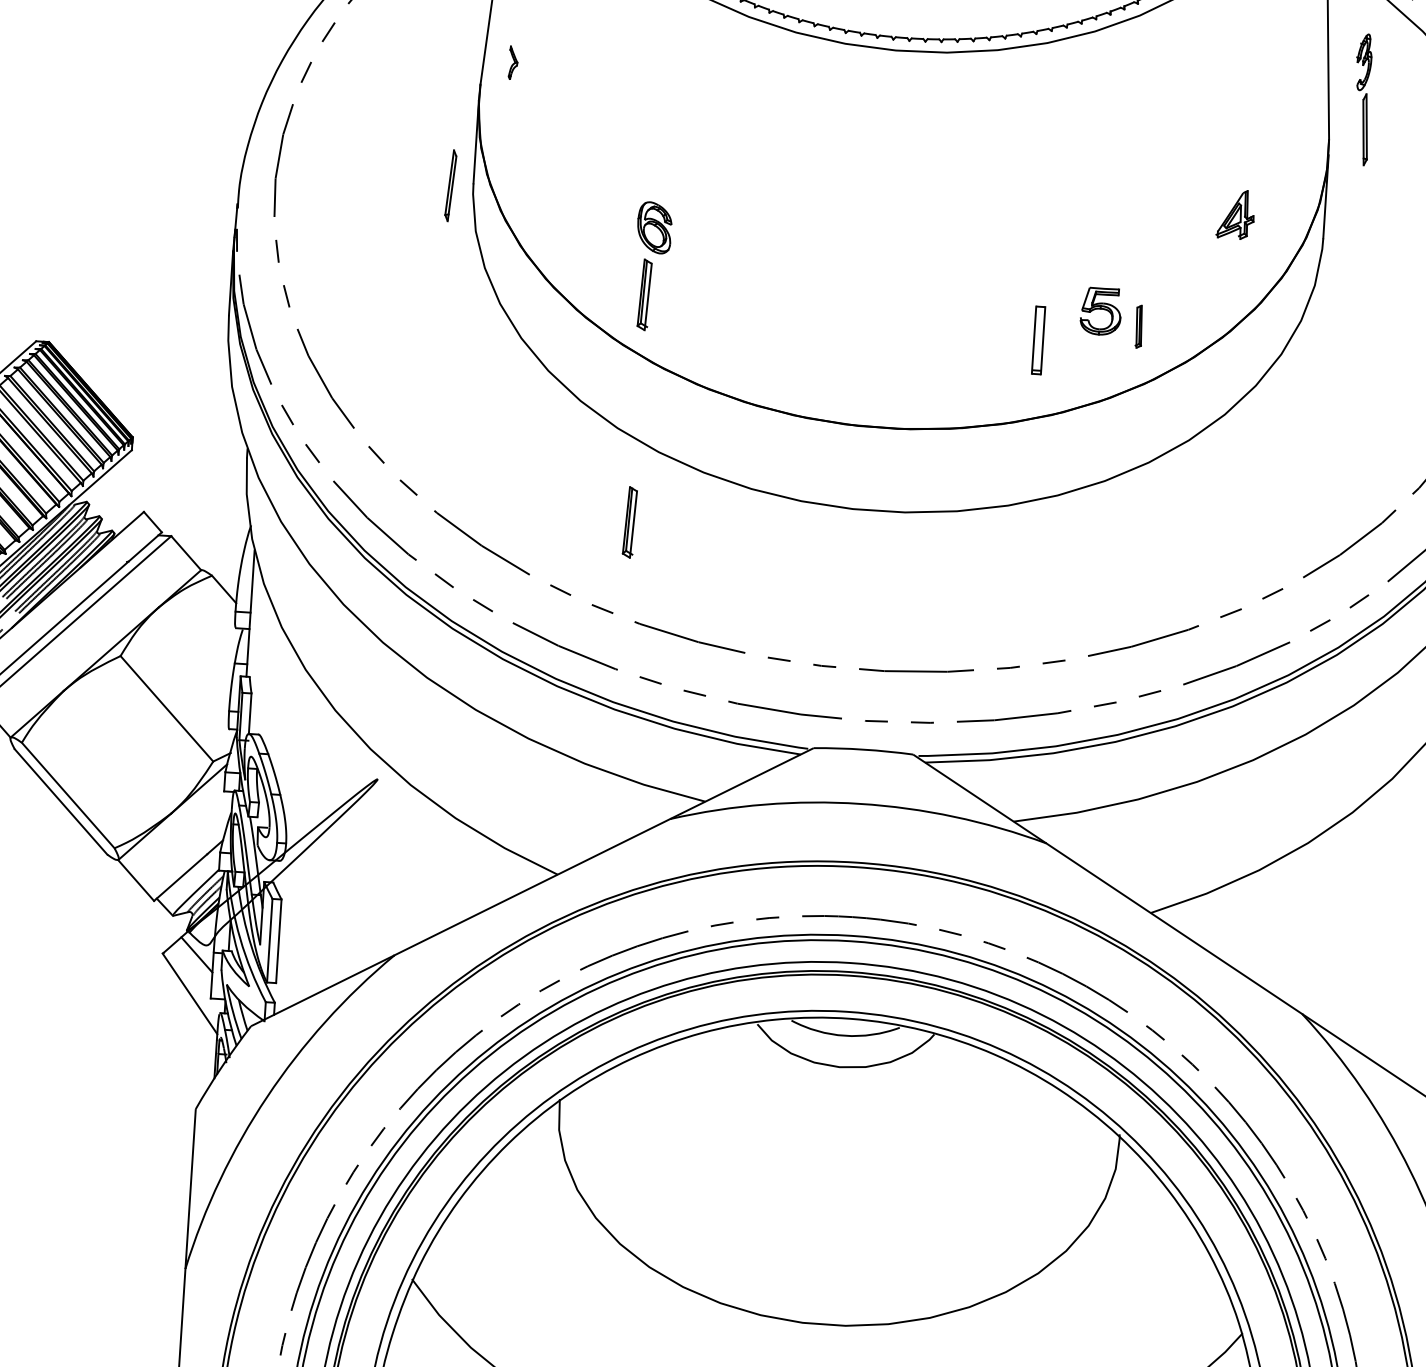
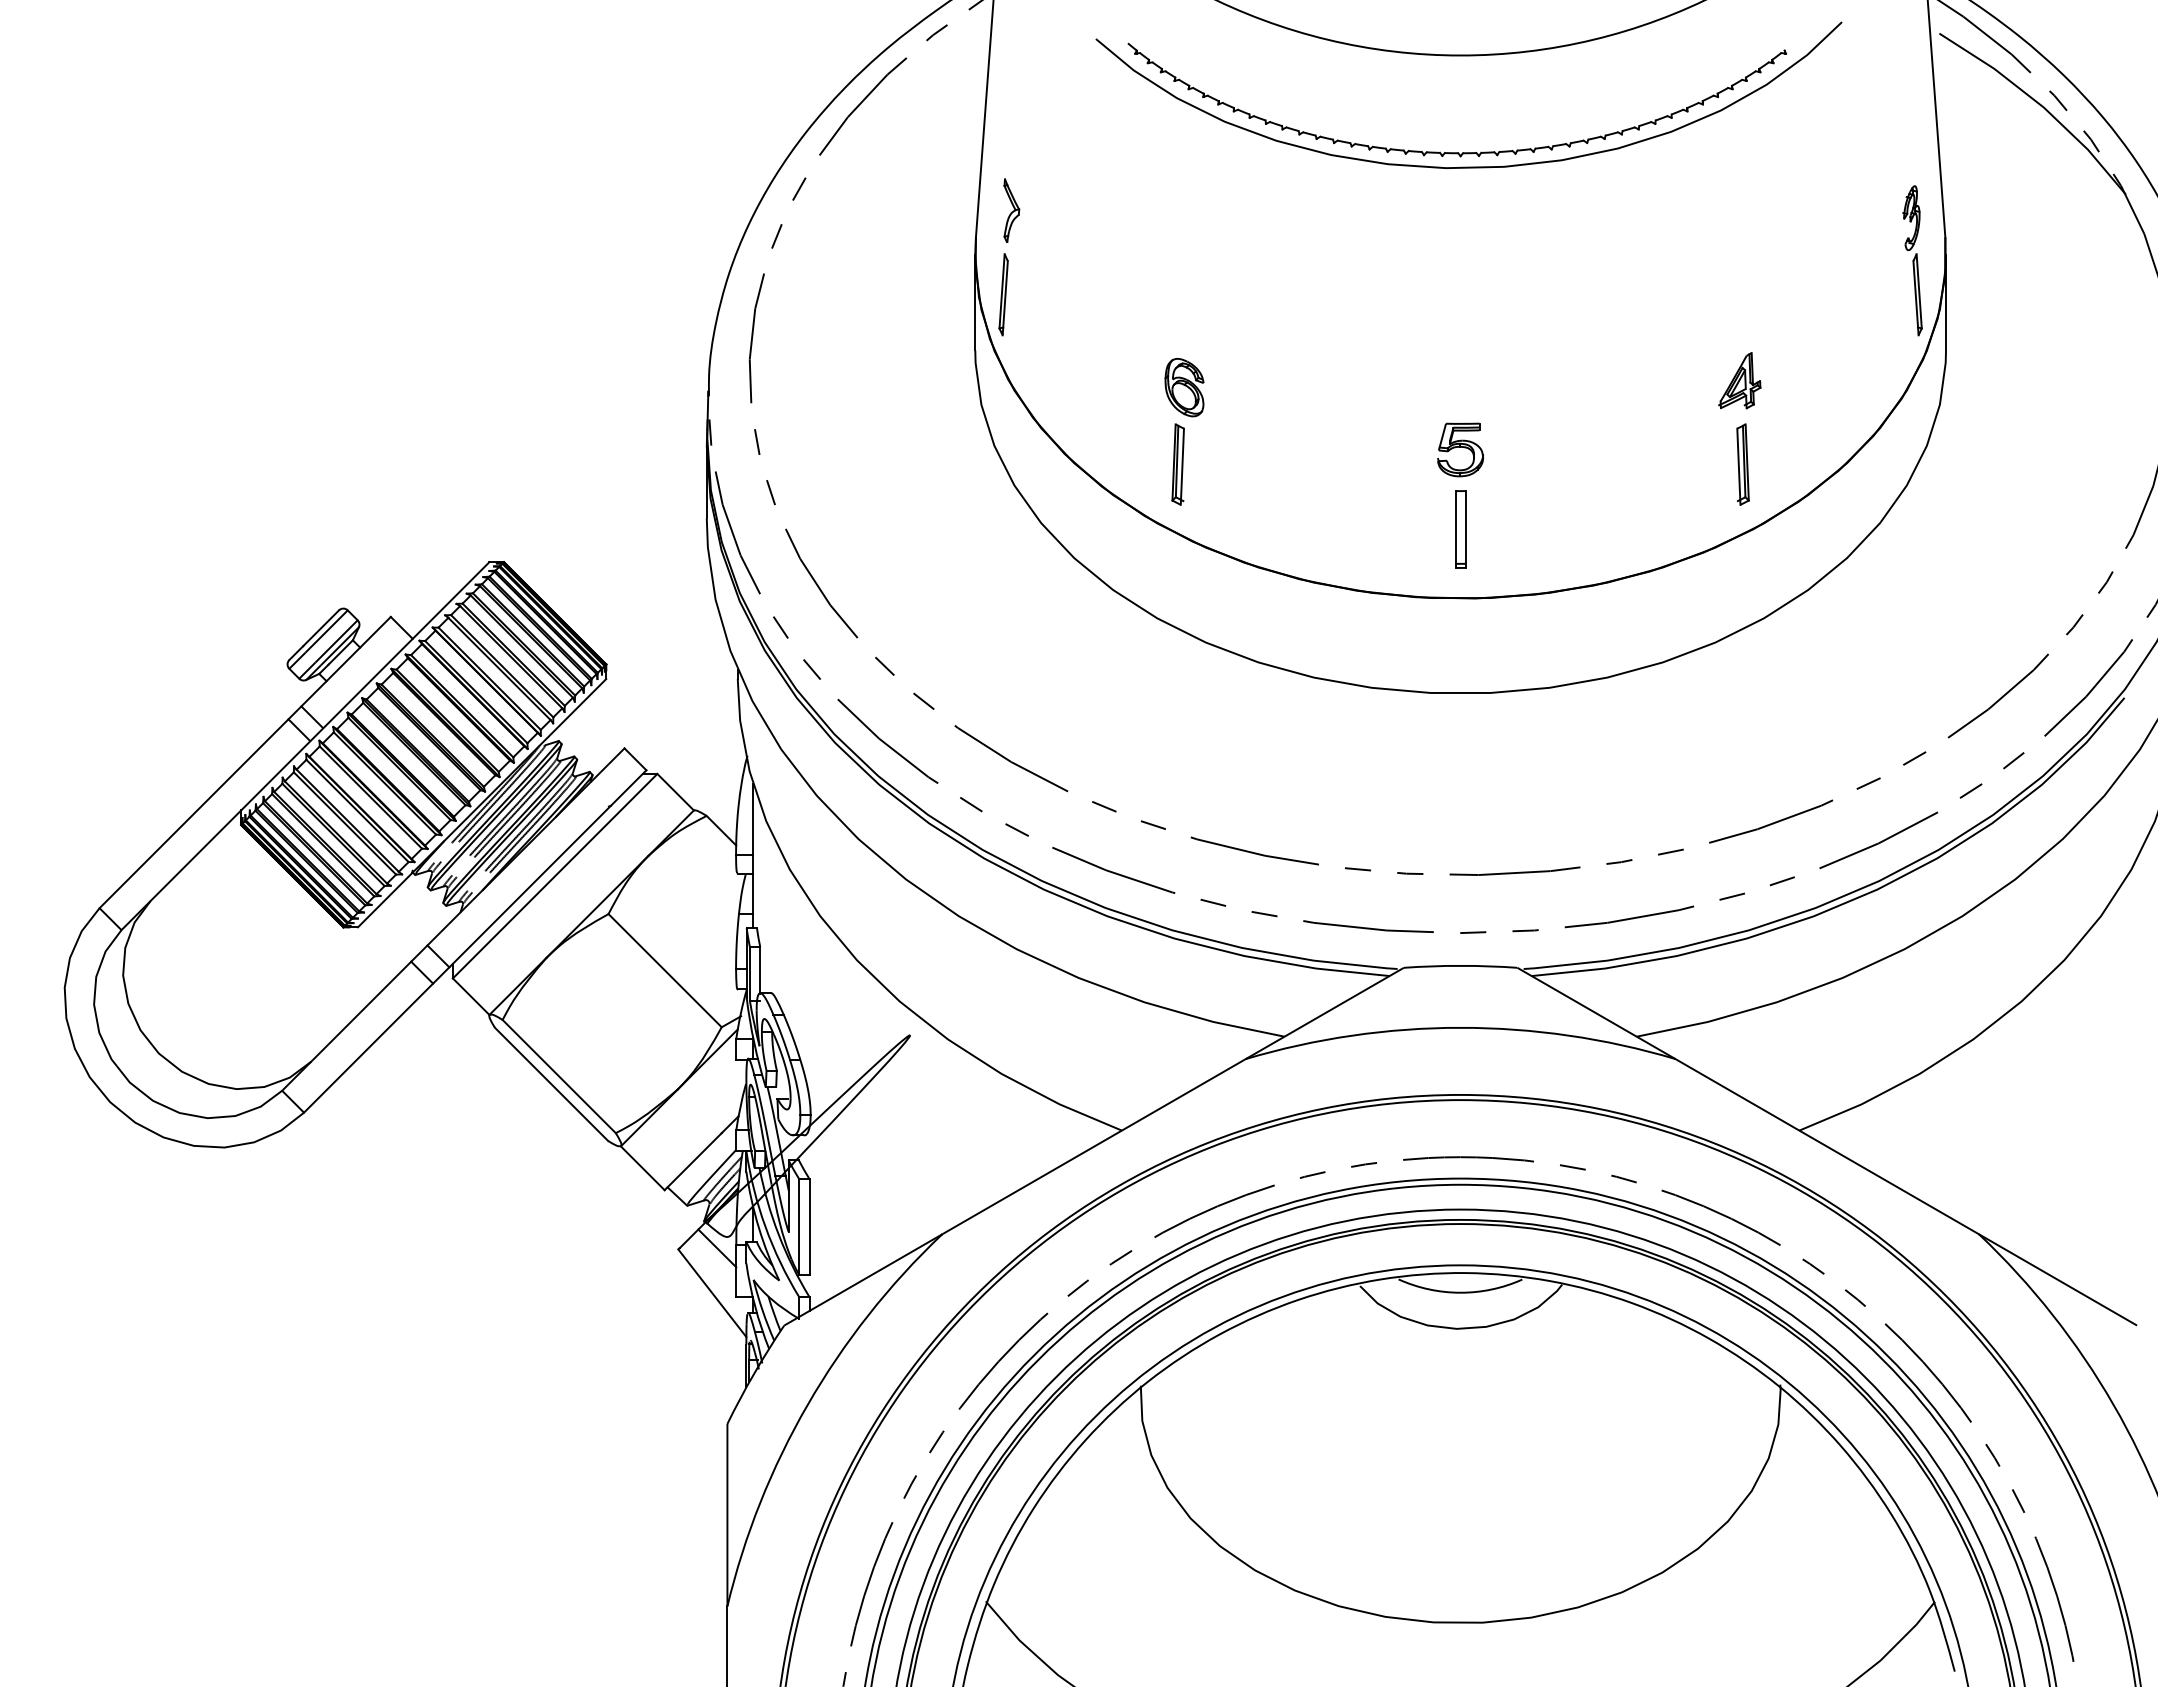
part: (513, 62) -> (1011, 210), size x1.67
part: (1362, 99) -> (1912, 260), moved
part: (450, 185) -> (1003, 294), moved
part: (1235, 214) -> (1739, 380), moved
part: (1101, 311) -> (1460, 449), moved
part: (1138, 326) -> (1742, 464), size x1.67
part: (1038, 340) -> (1460, 529), moved
part: (629, 522) -> (1177, 724), removed

